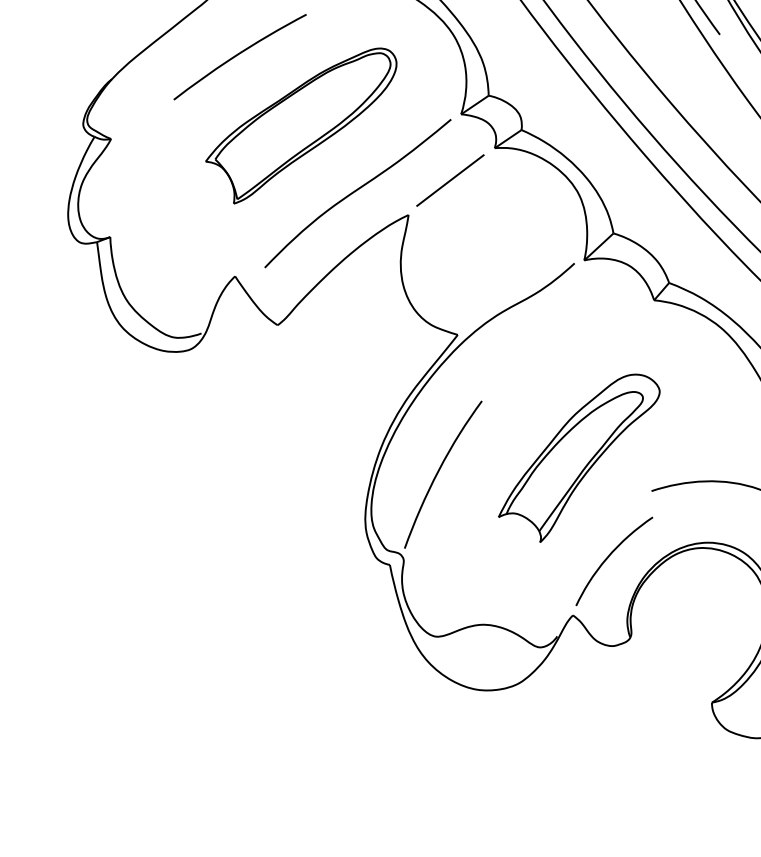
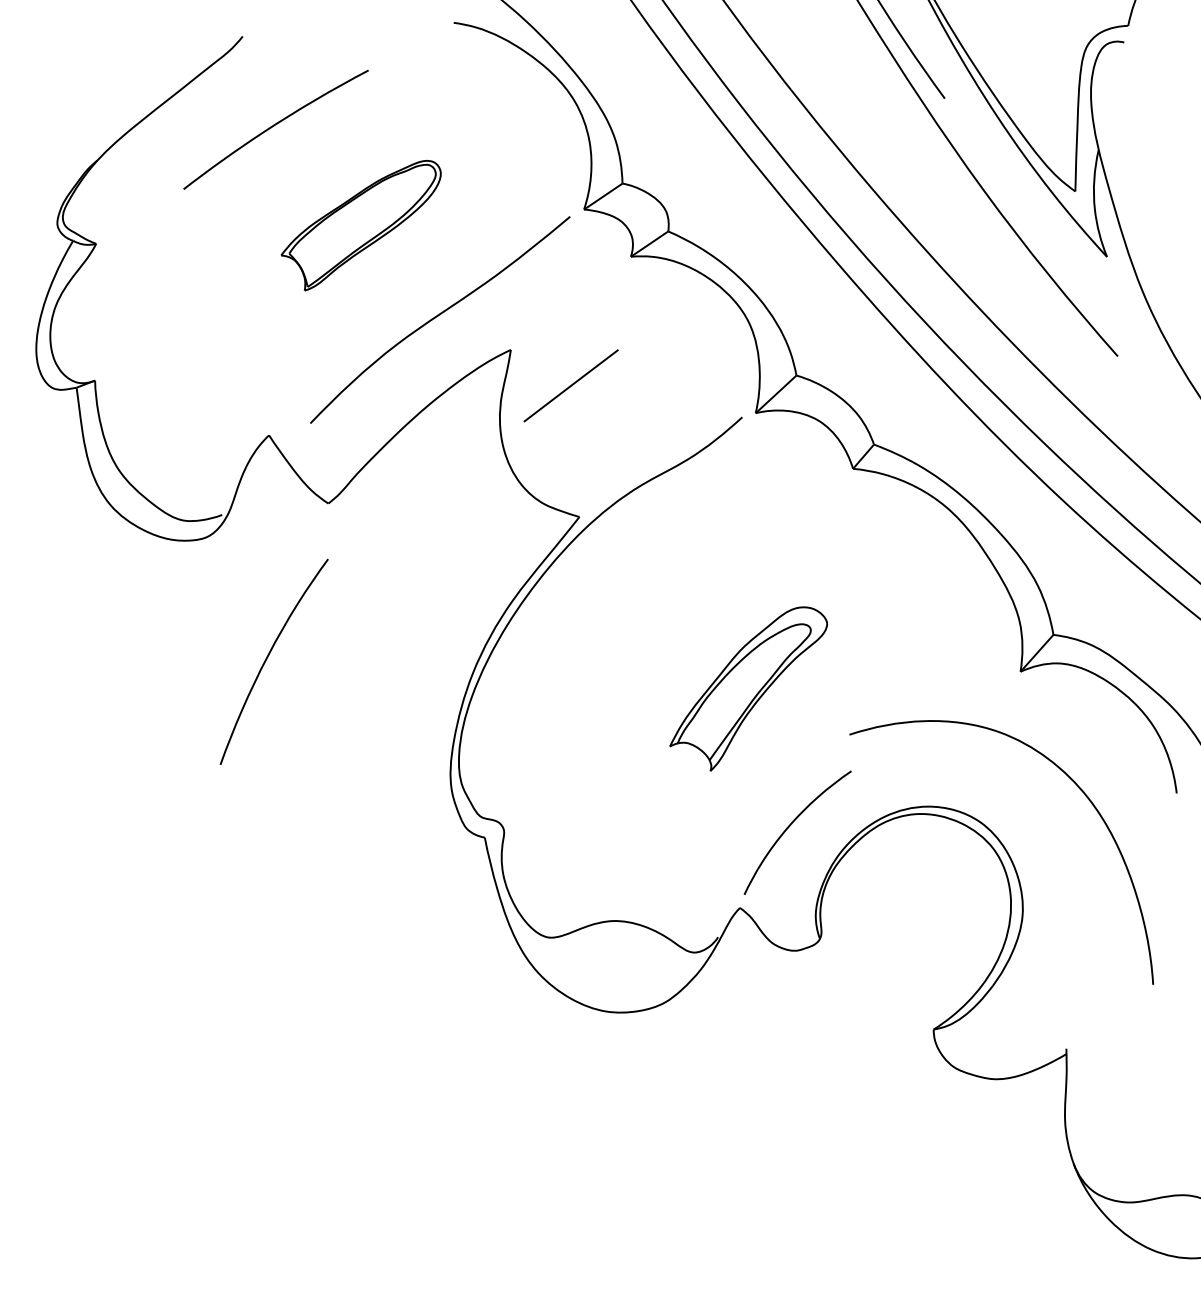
part: (300, 125) -> (360, 225), size x0.6
line: (449, 180) -> (570, 385), moved
part: (579, 457) -> (748, 688), size x0.7
curve: (438, 473) -> (267, 659), moved

